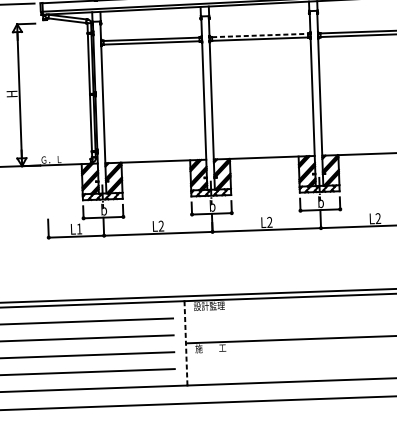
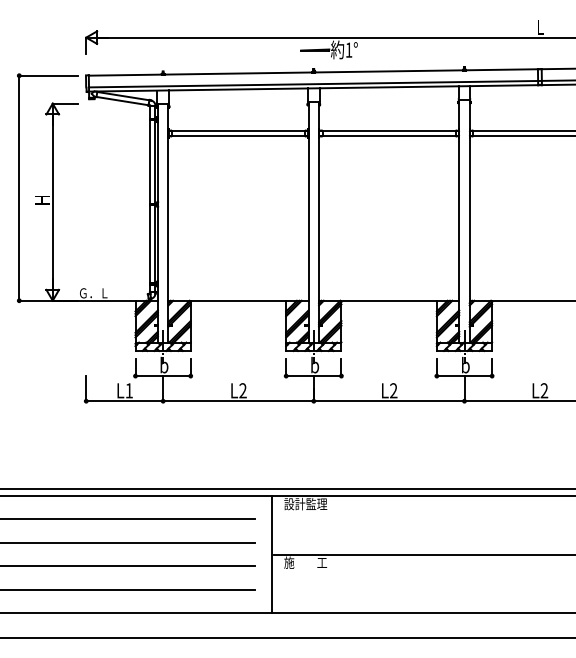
line: (260, 35) -> (389, 130), dashed -> solid
line: (185, 343) -> (271, 554), dashed -> solid

